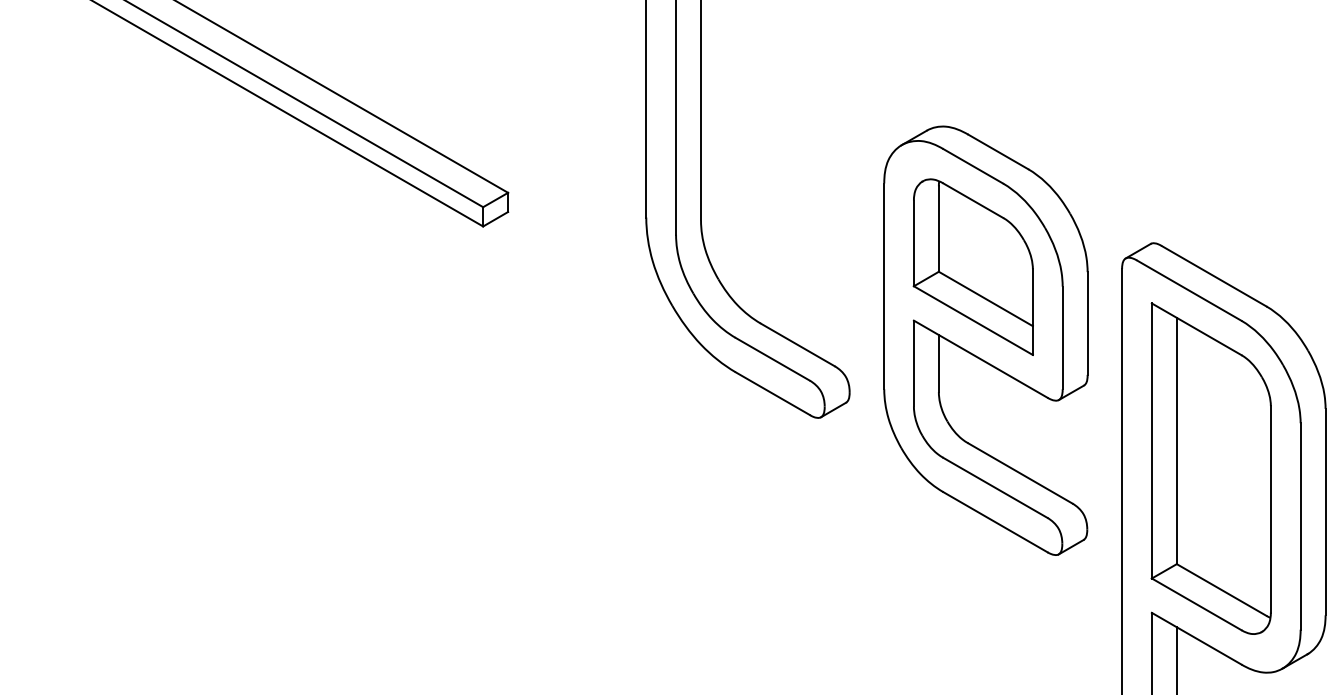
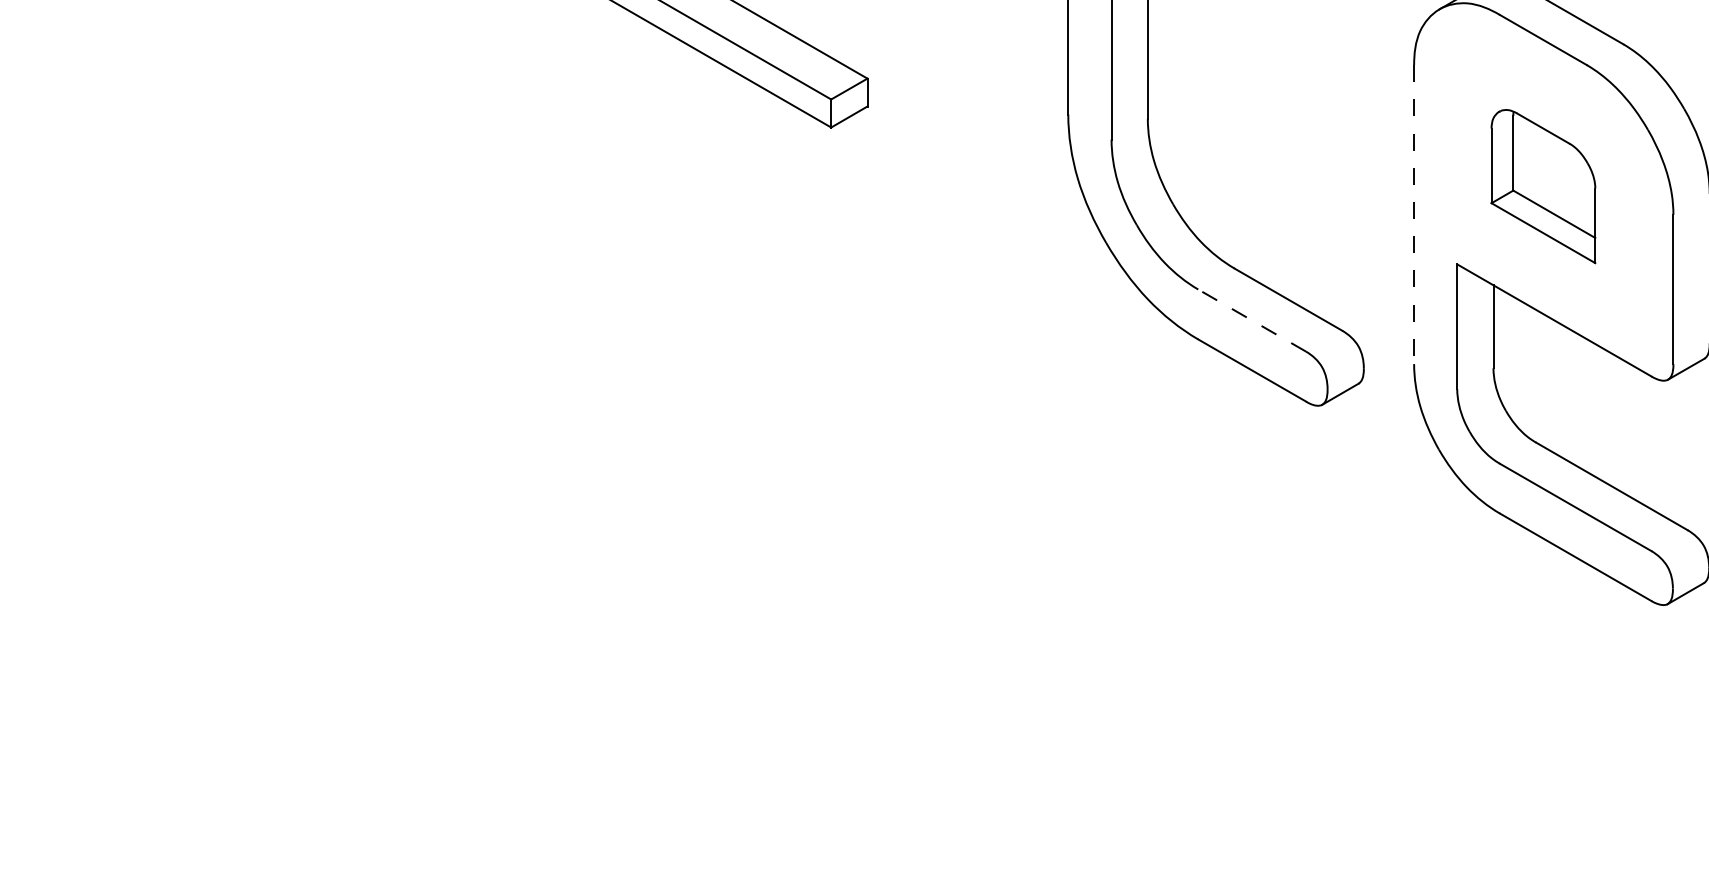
part: (972, 266) -> (1542, 185), size x0.6
line: (884, 286) -> (1414, 214), solid -> dashed
line: (772, 359) -> (1251, 320), solid -> dashed

